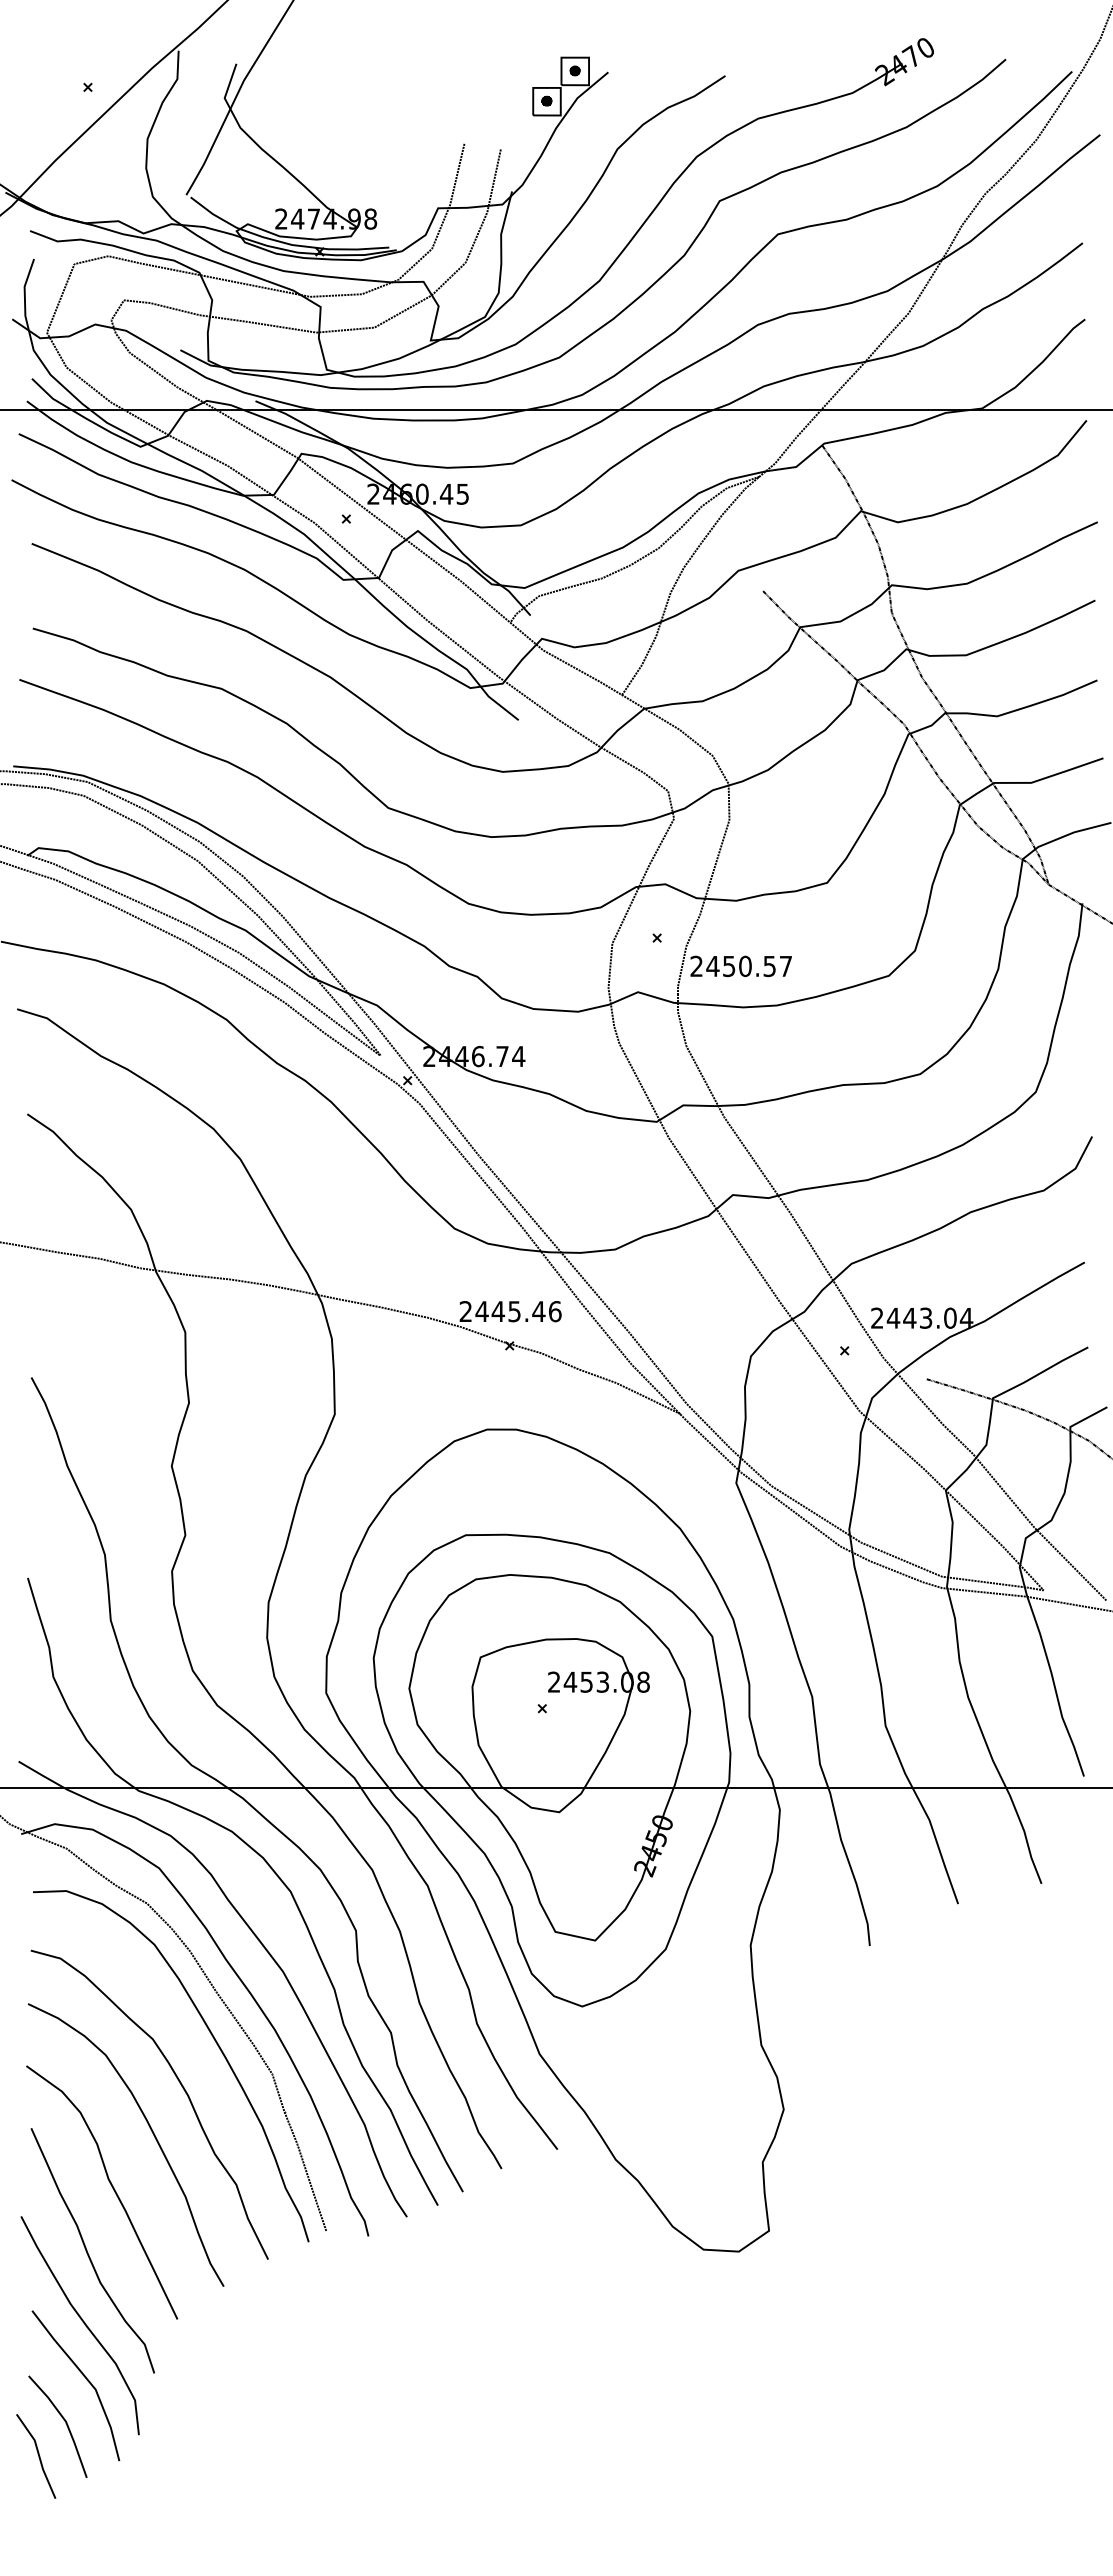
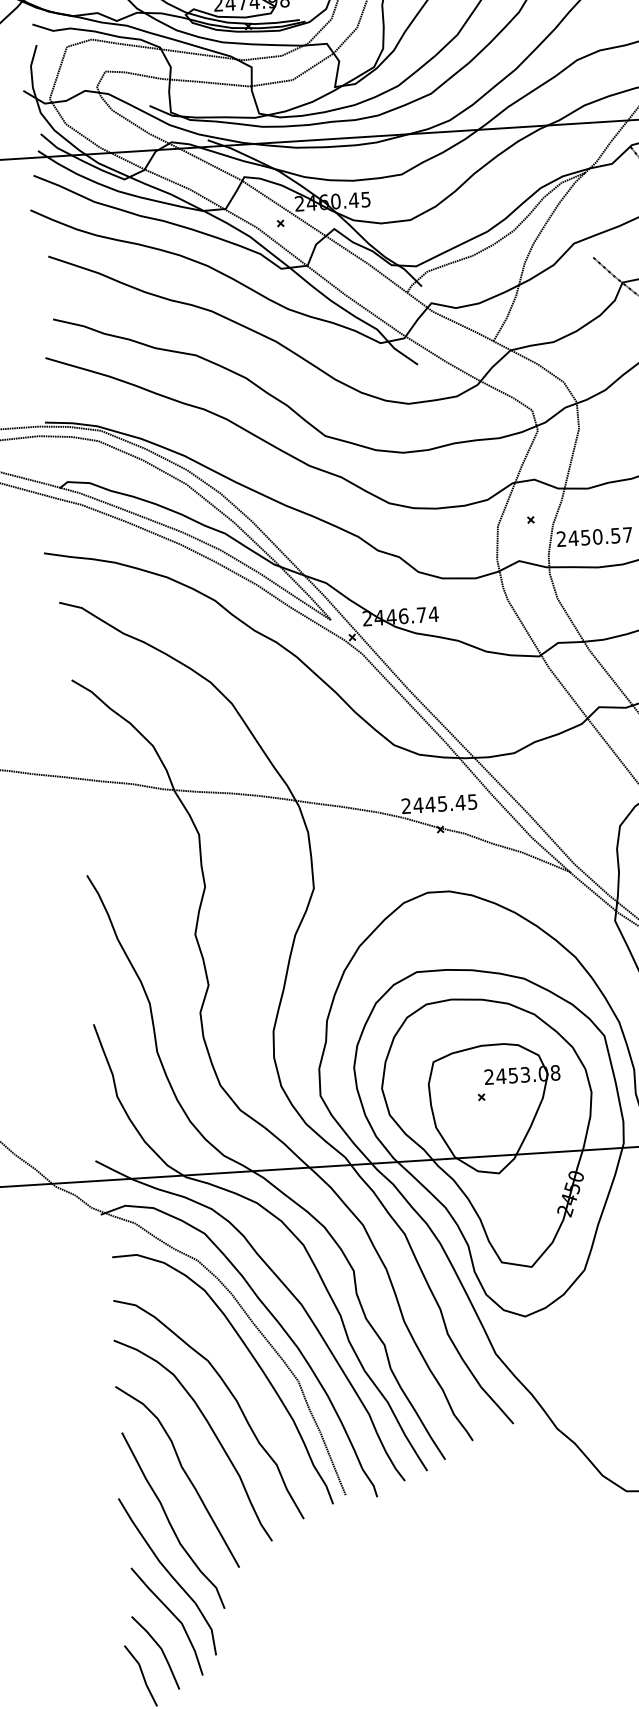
text: (555, 1311) -> (472, 801), 2445.46 -> 2445.45

